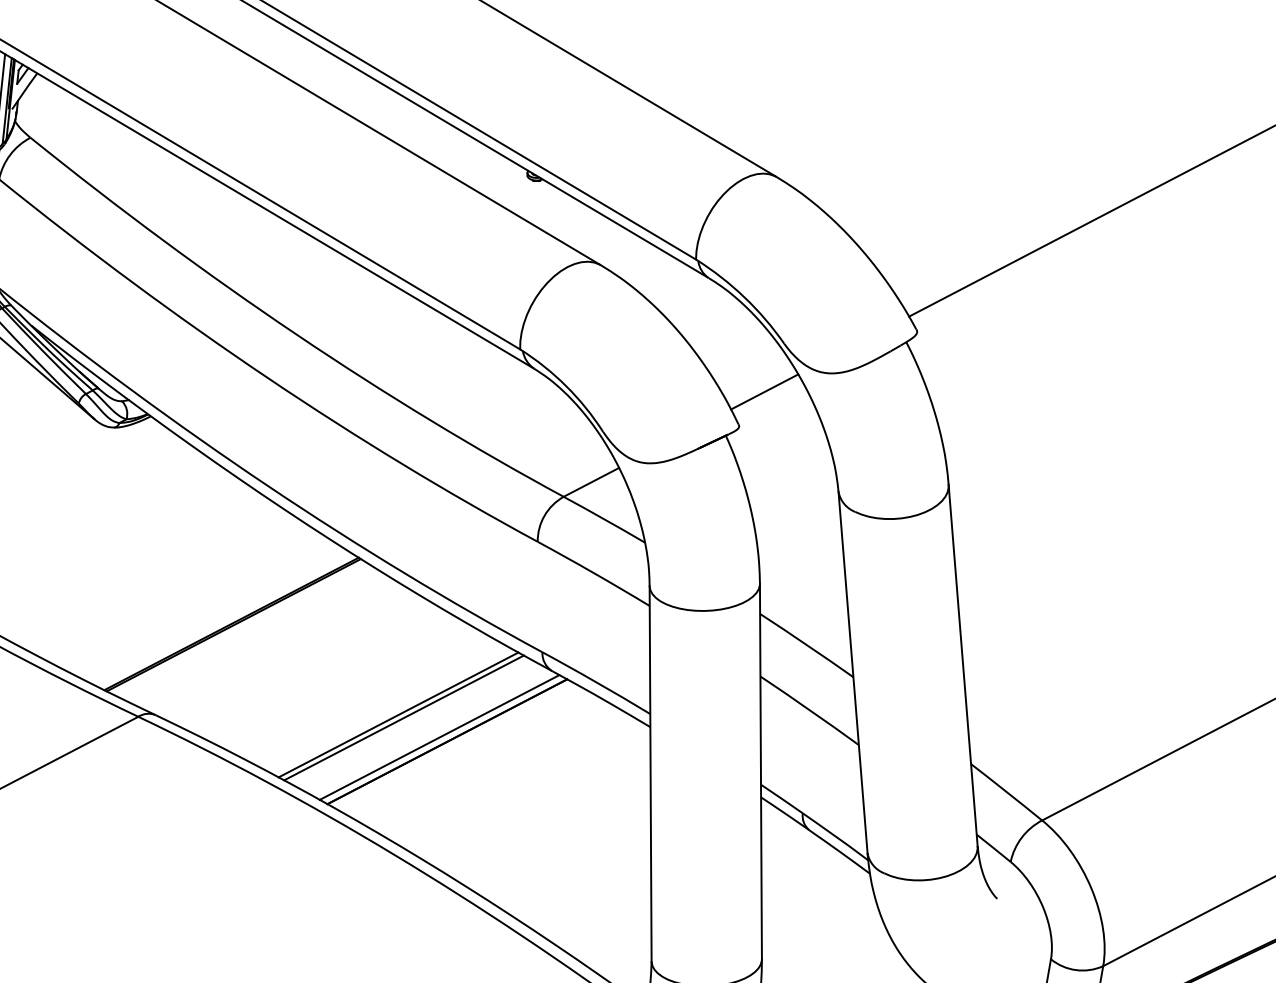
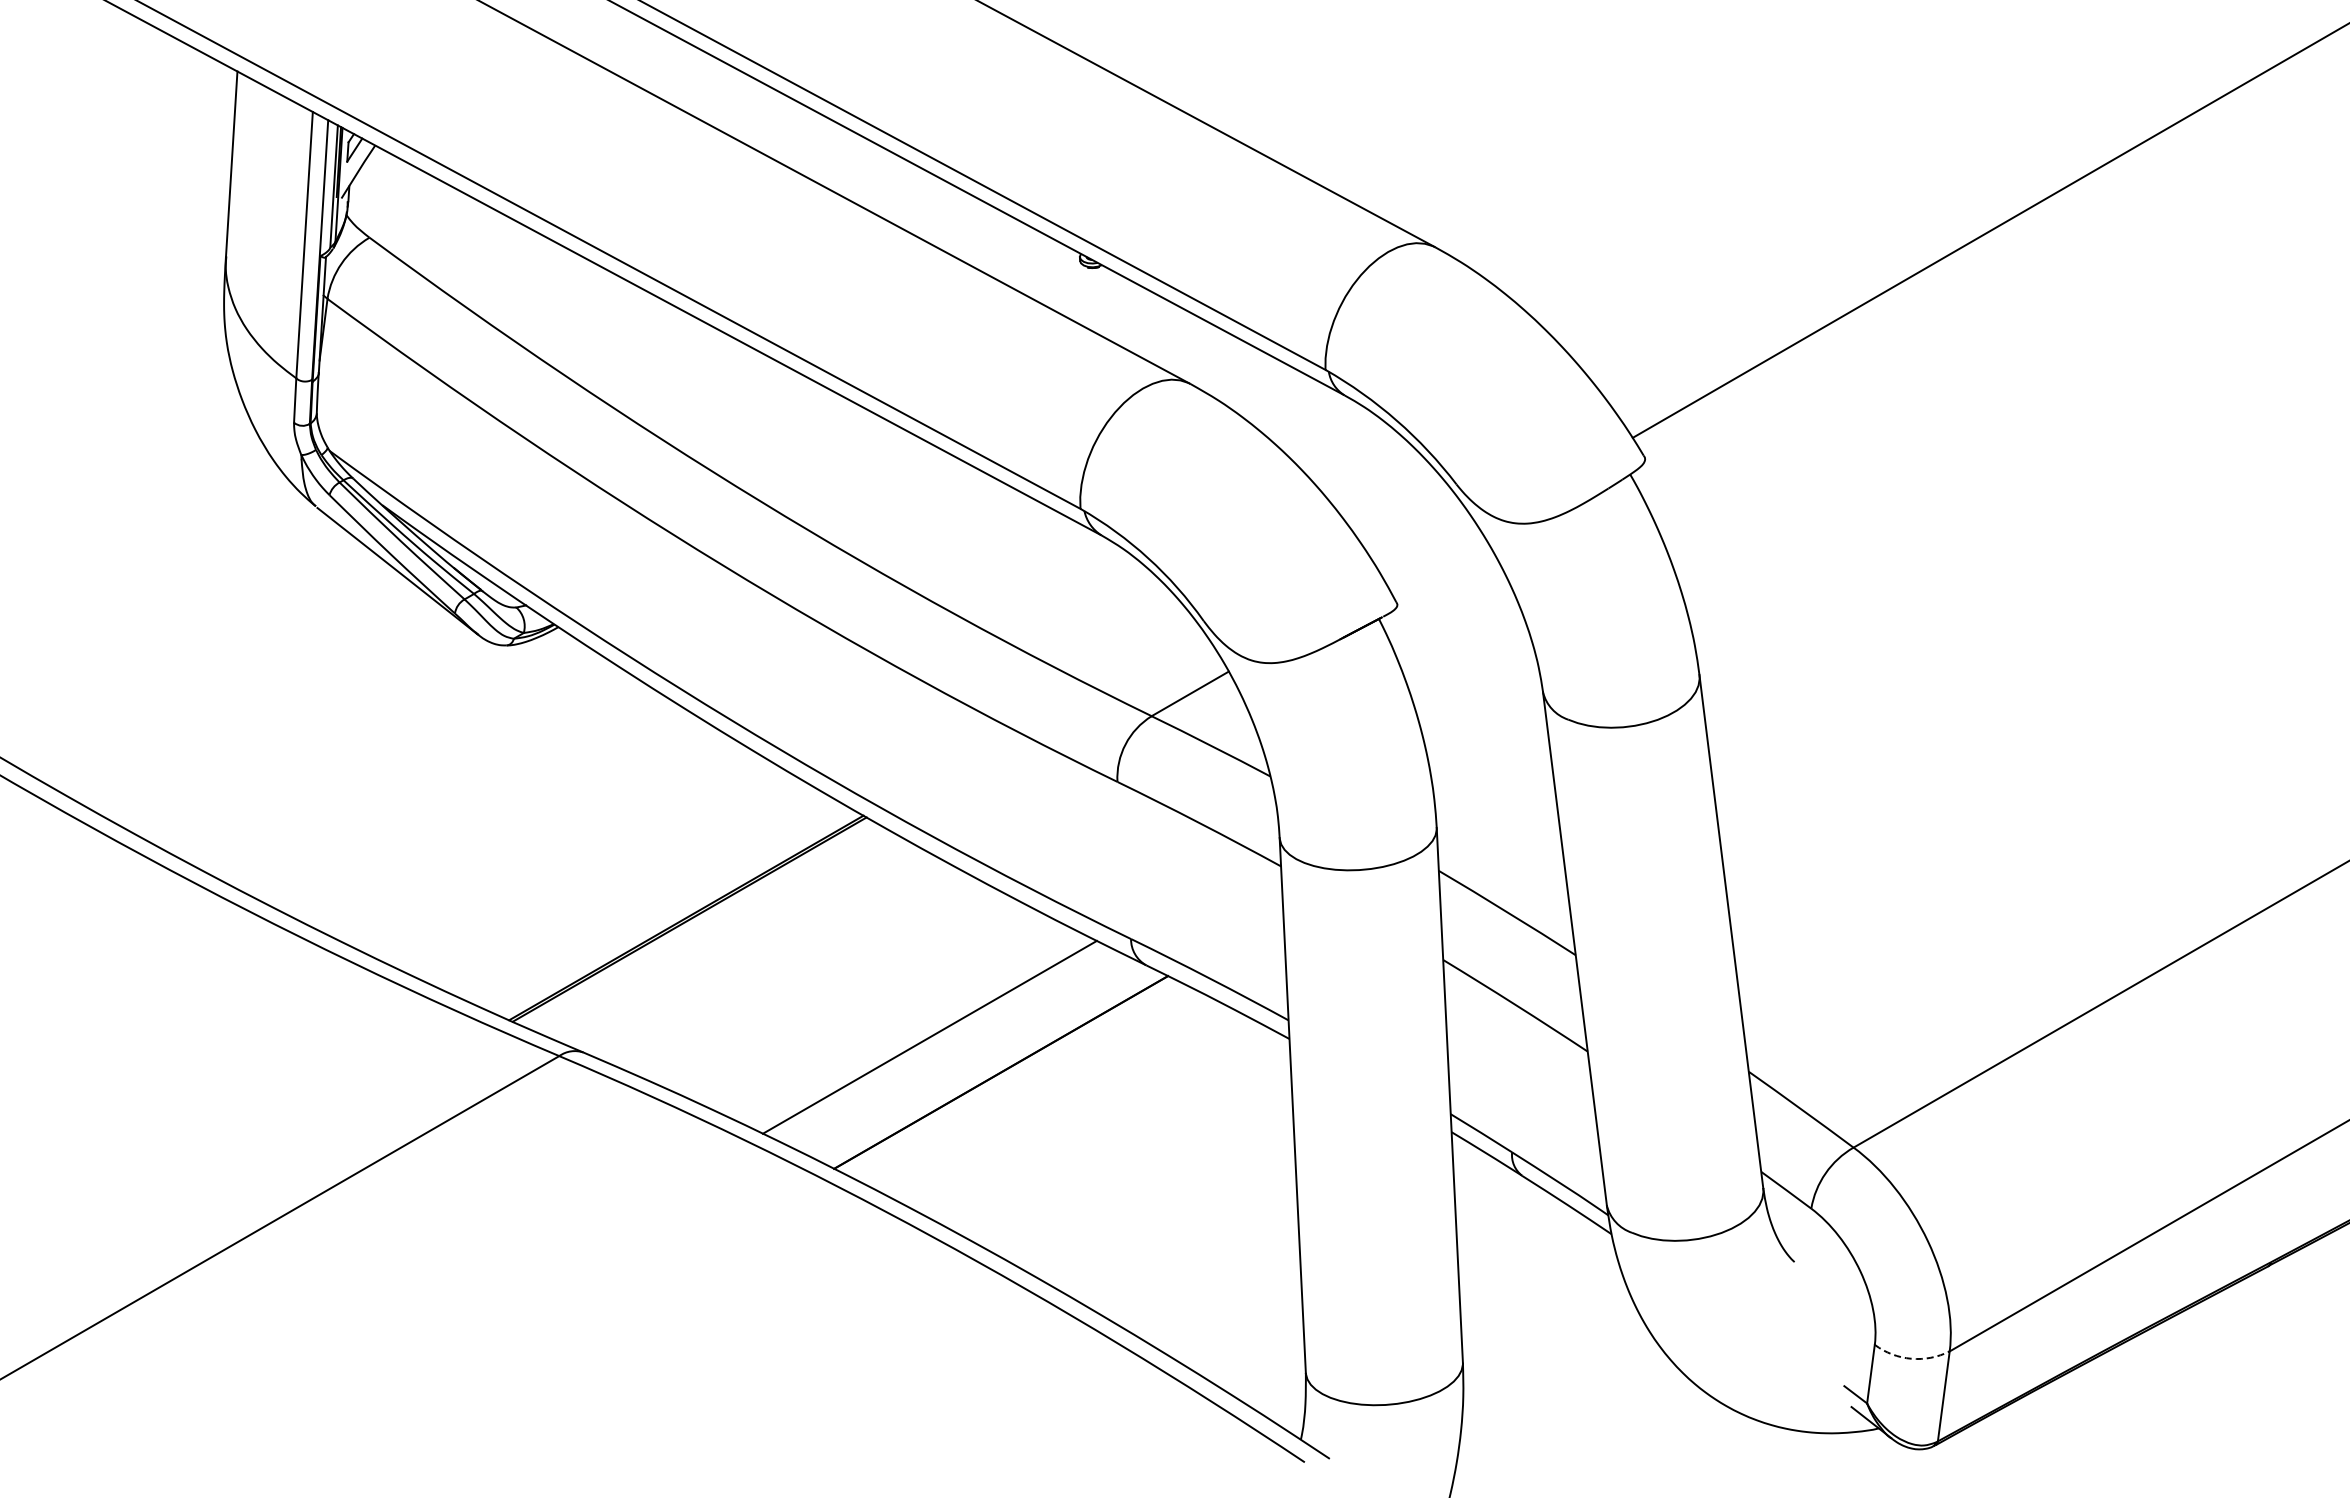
line: (764, 392) -> (1431, 554), removed
line: (403, 717) -> (937, 1040), removed
line: (439, 737) -> (989, 1066), removed
arc: (1076, 969) -> (1911, 1358), solid -> dashed

